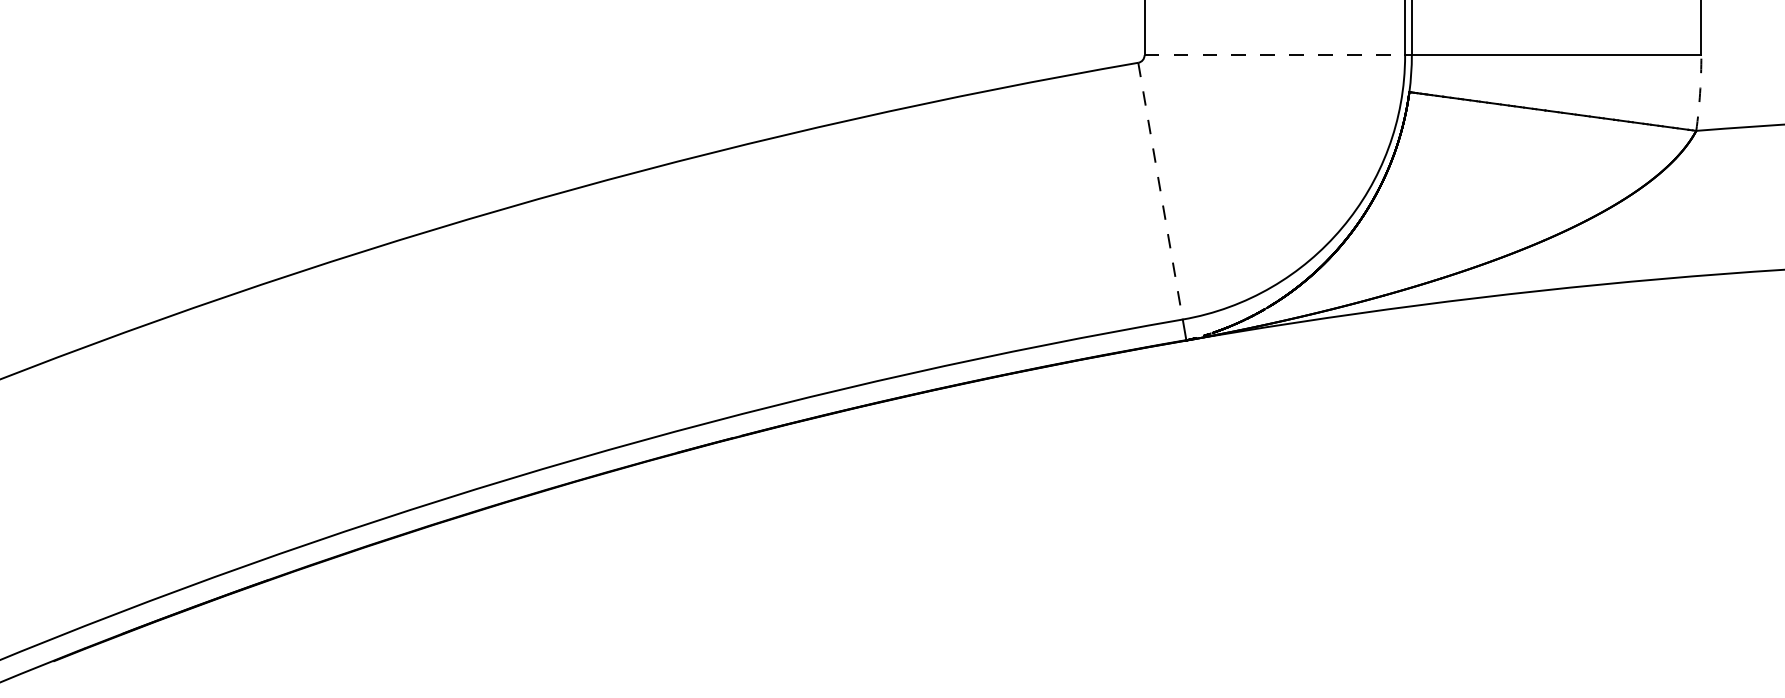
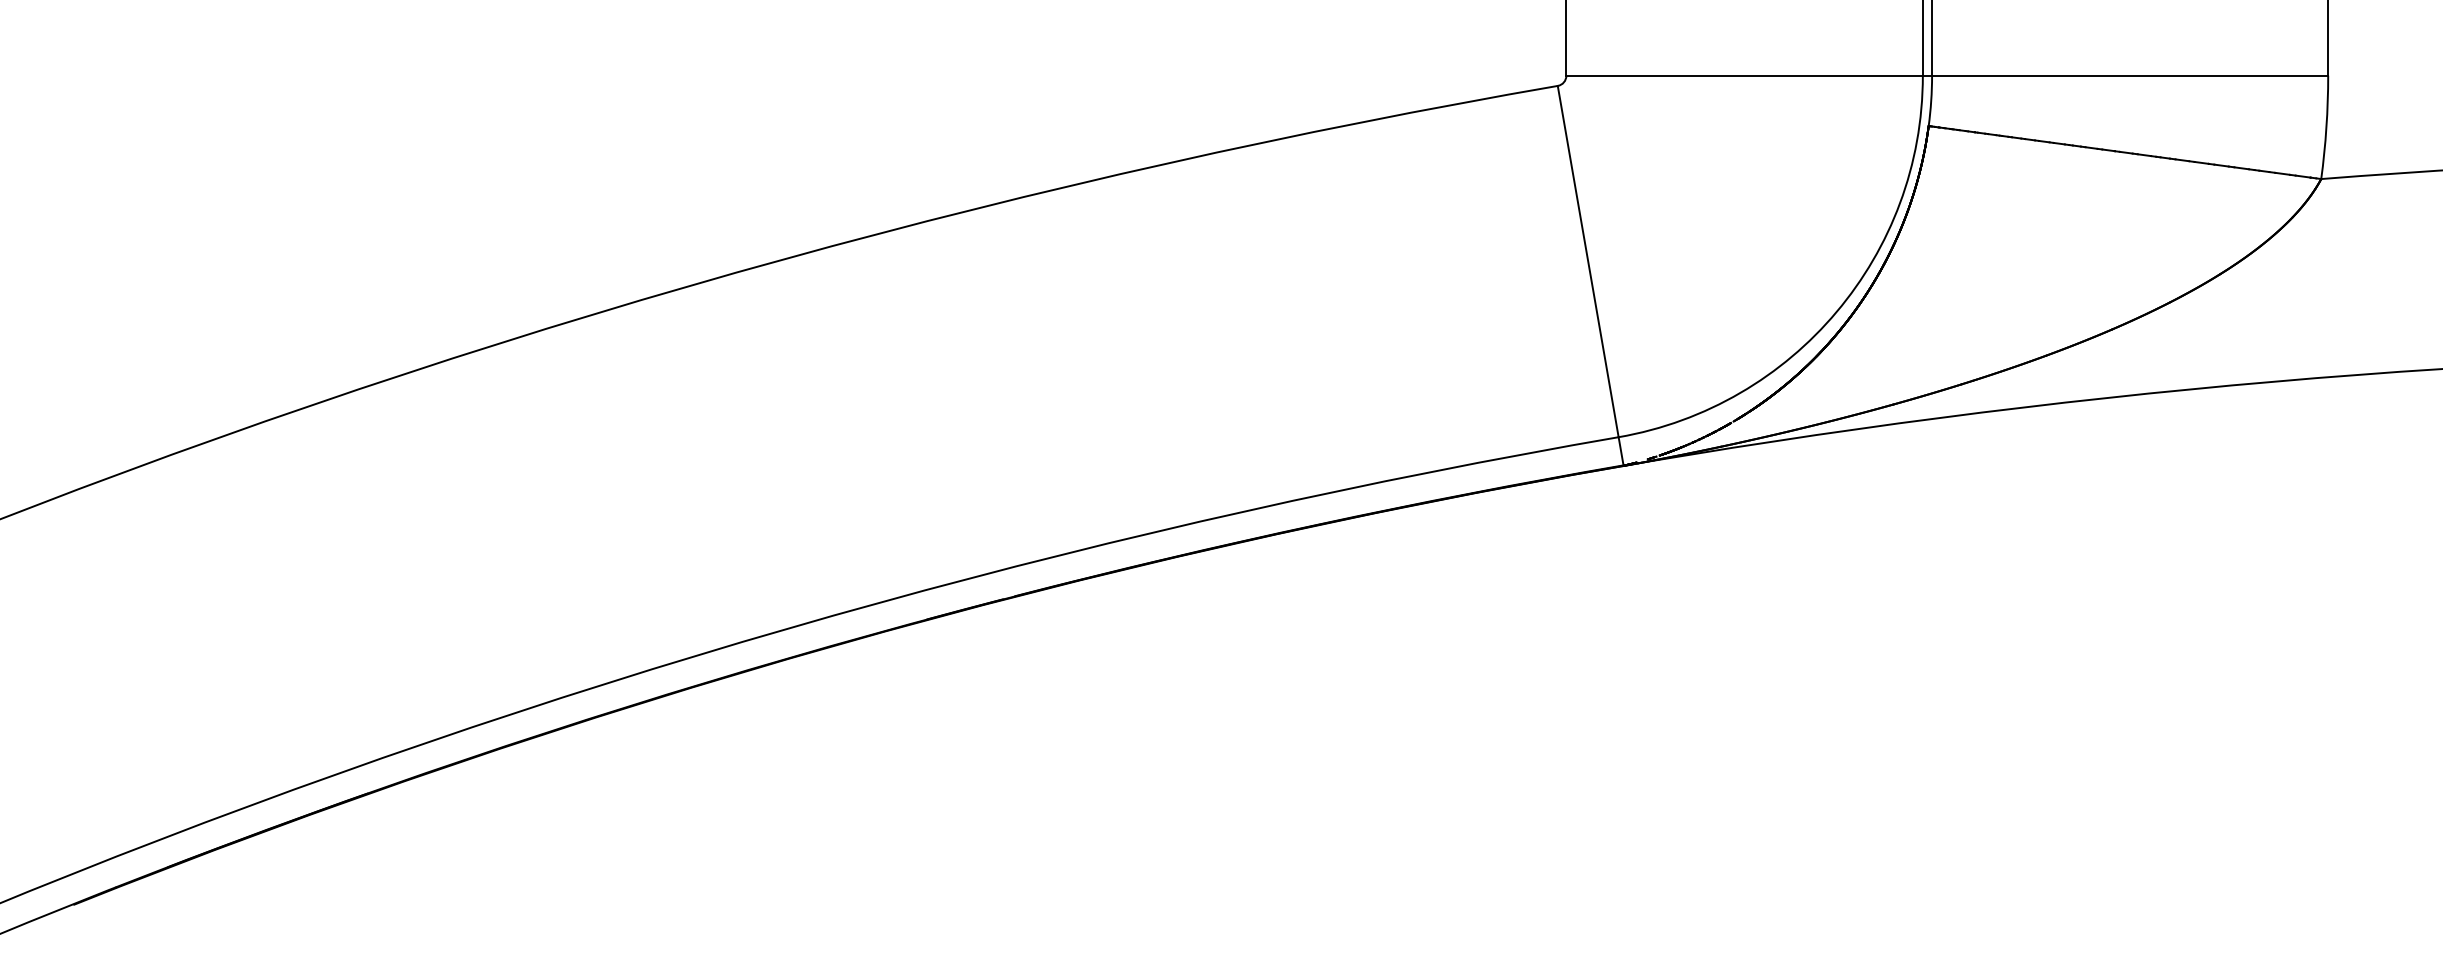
line: (1275, 55) -> (1745, 75), dashed -> solid
arc: (1700, 93) -> (2326, 127), dashed -> solid
line: (1160, 191) -> (1588, 262), dashed -> solid

